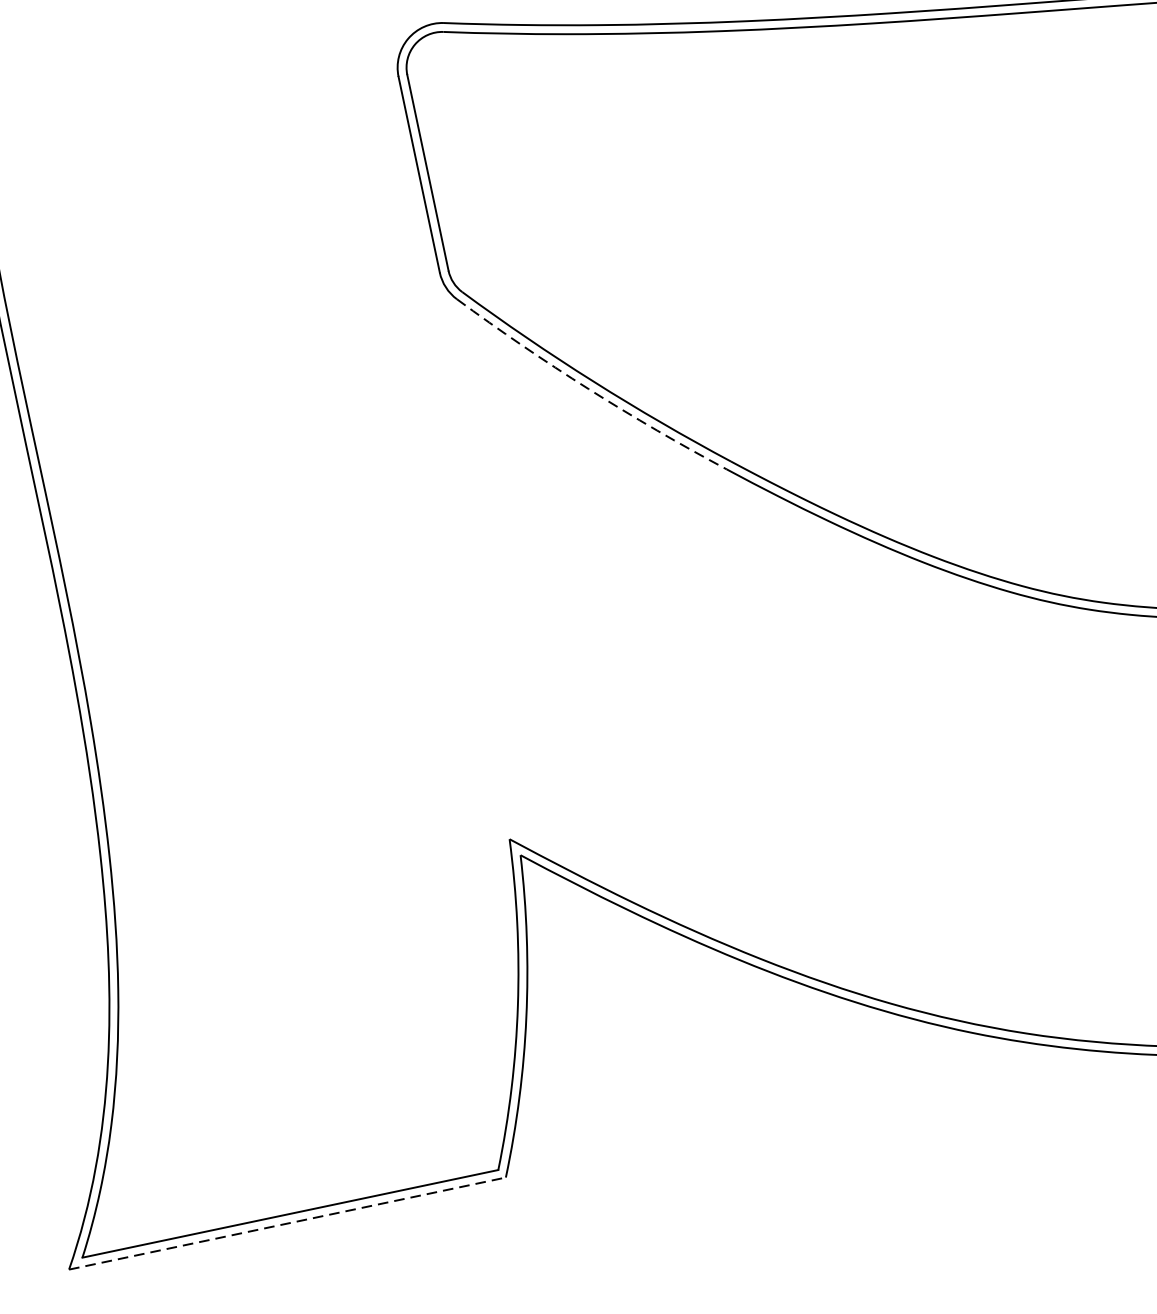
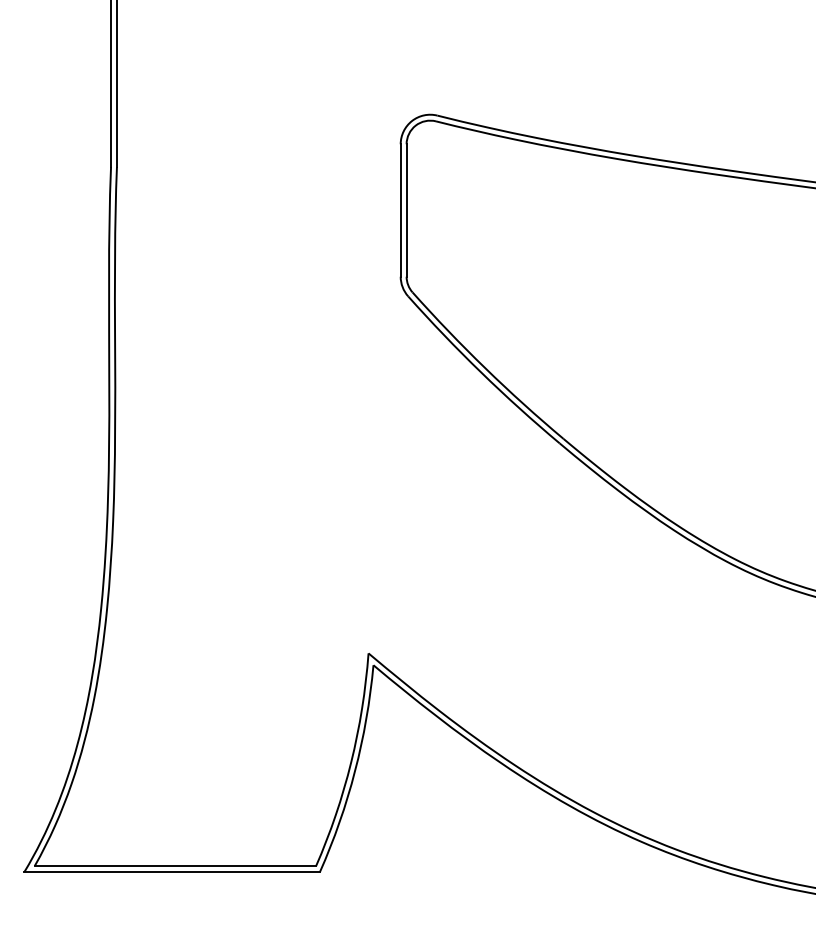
arc: (589, 388) -> (481, 372), dashed -> solid
line: (288, 1224) -> (172, 872), dashed -> solid

